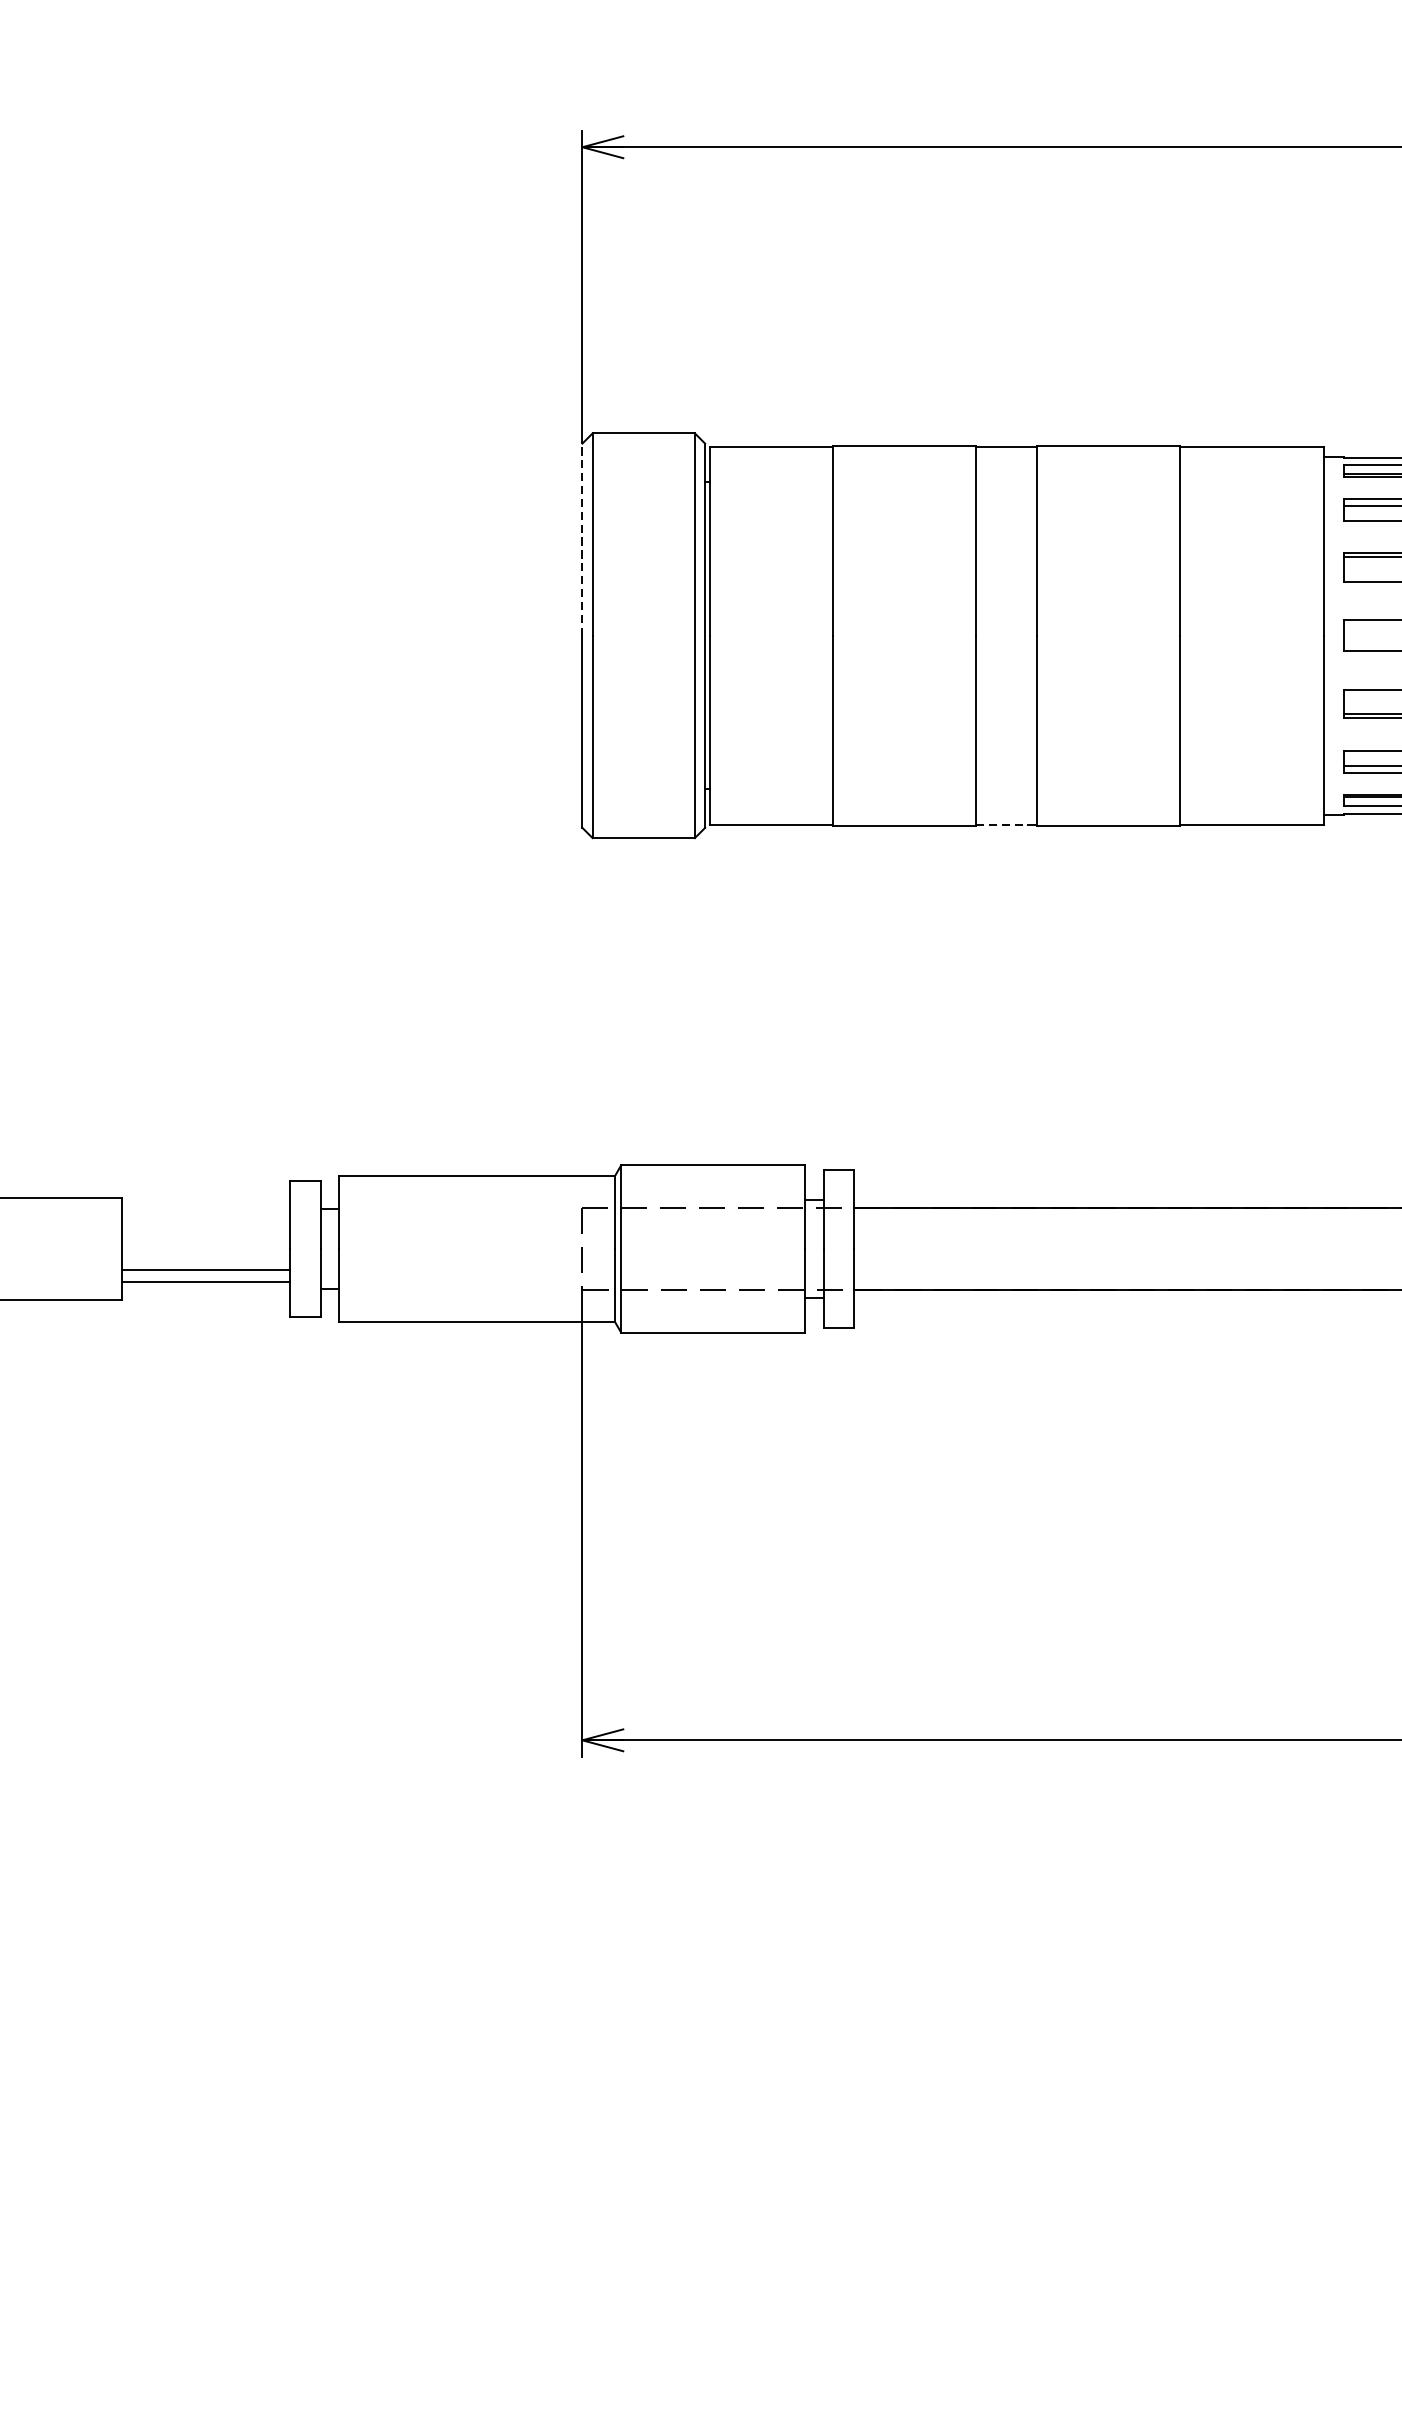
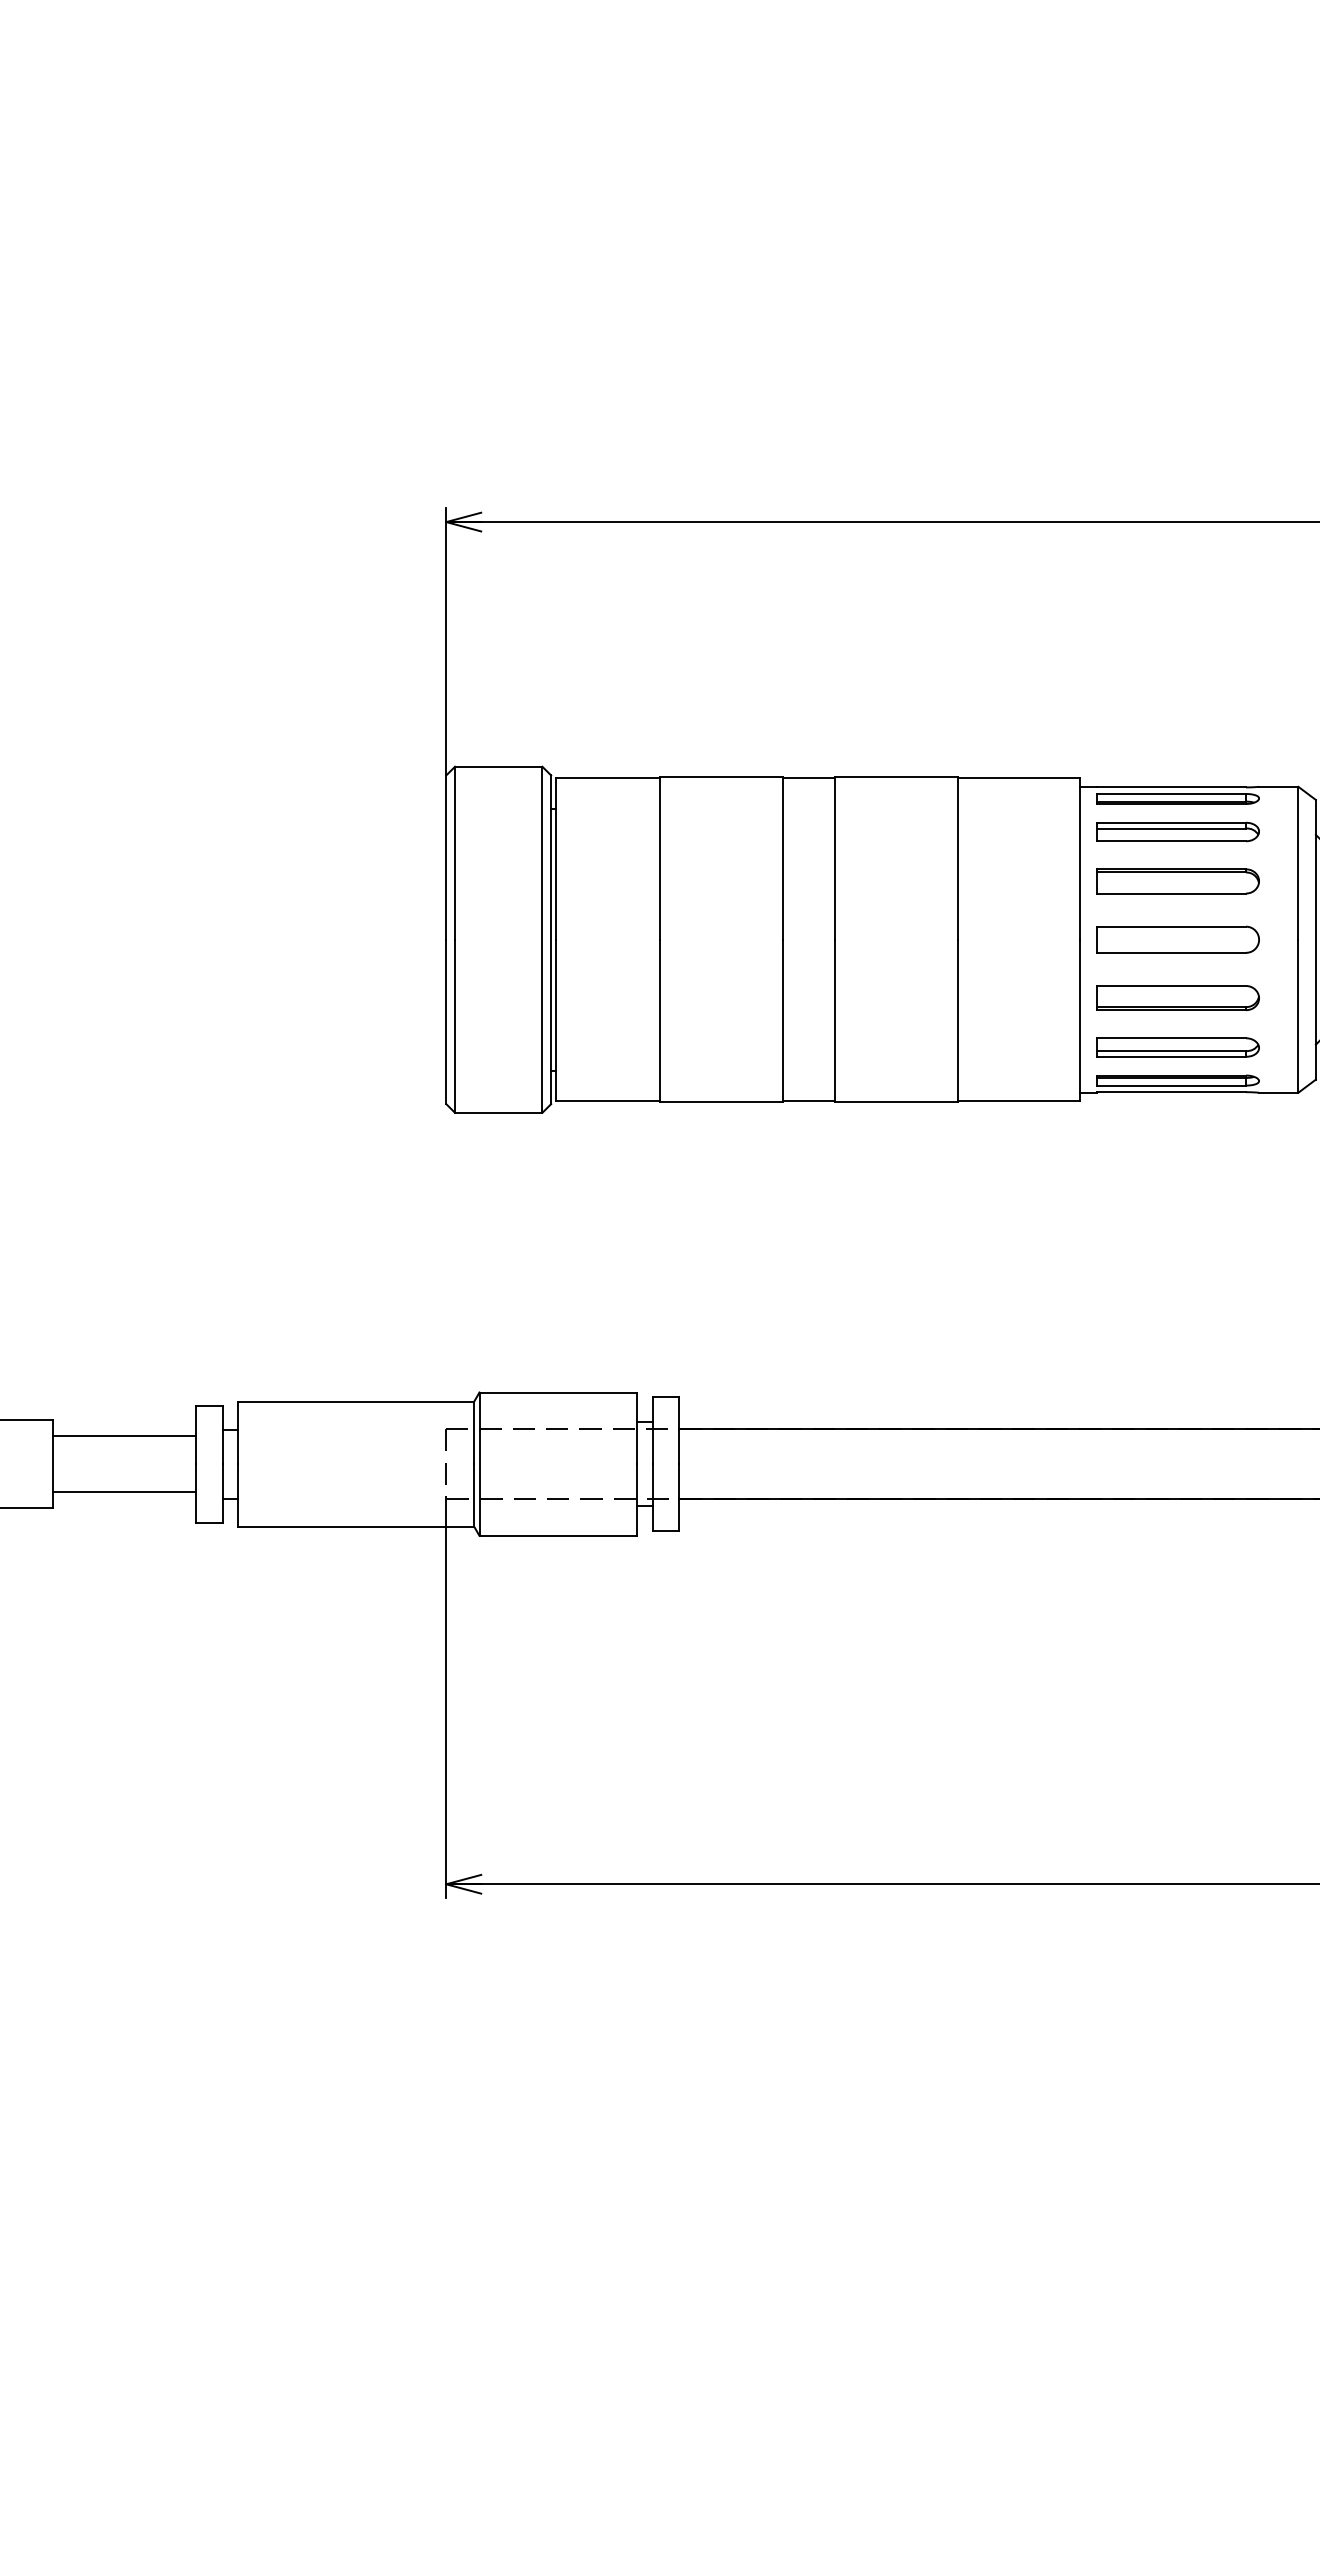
line: (582, 539) -> (446, 857), dashed -> solid
line: (1007, 824) -> (809, 1101), dashed -> solid
line: (206, 1270) -> (124, 1436), moved

